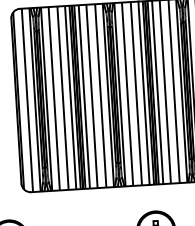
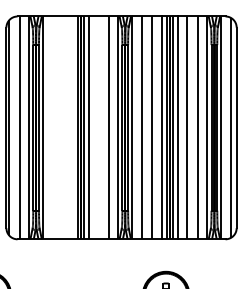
line: (92, 96) -> (98, 127), removed
line: (63, 97) -> (63, 127), removed
line: (70, 97) -> (72, 127), removed
line: (54, 98) -> (52, 127), removed

